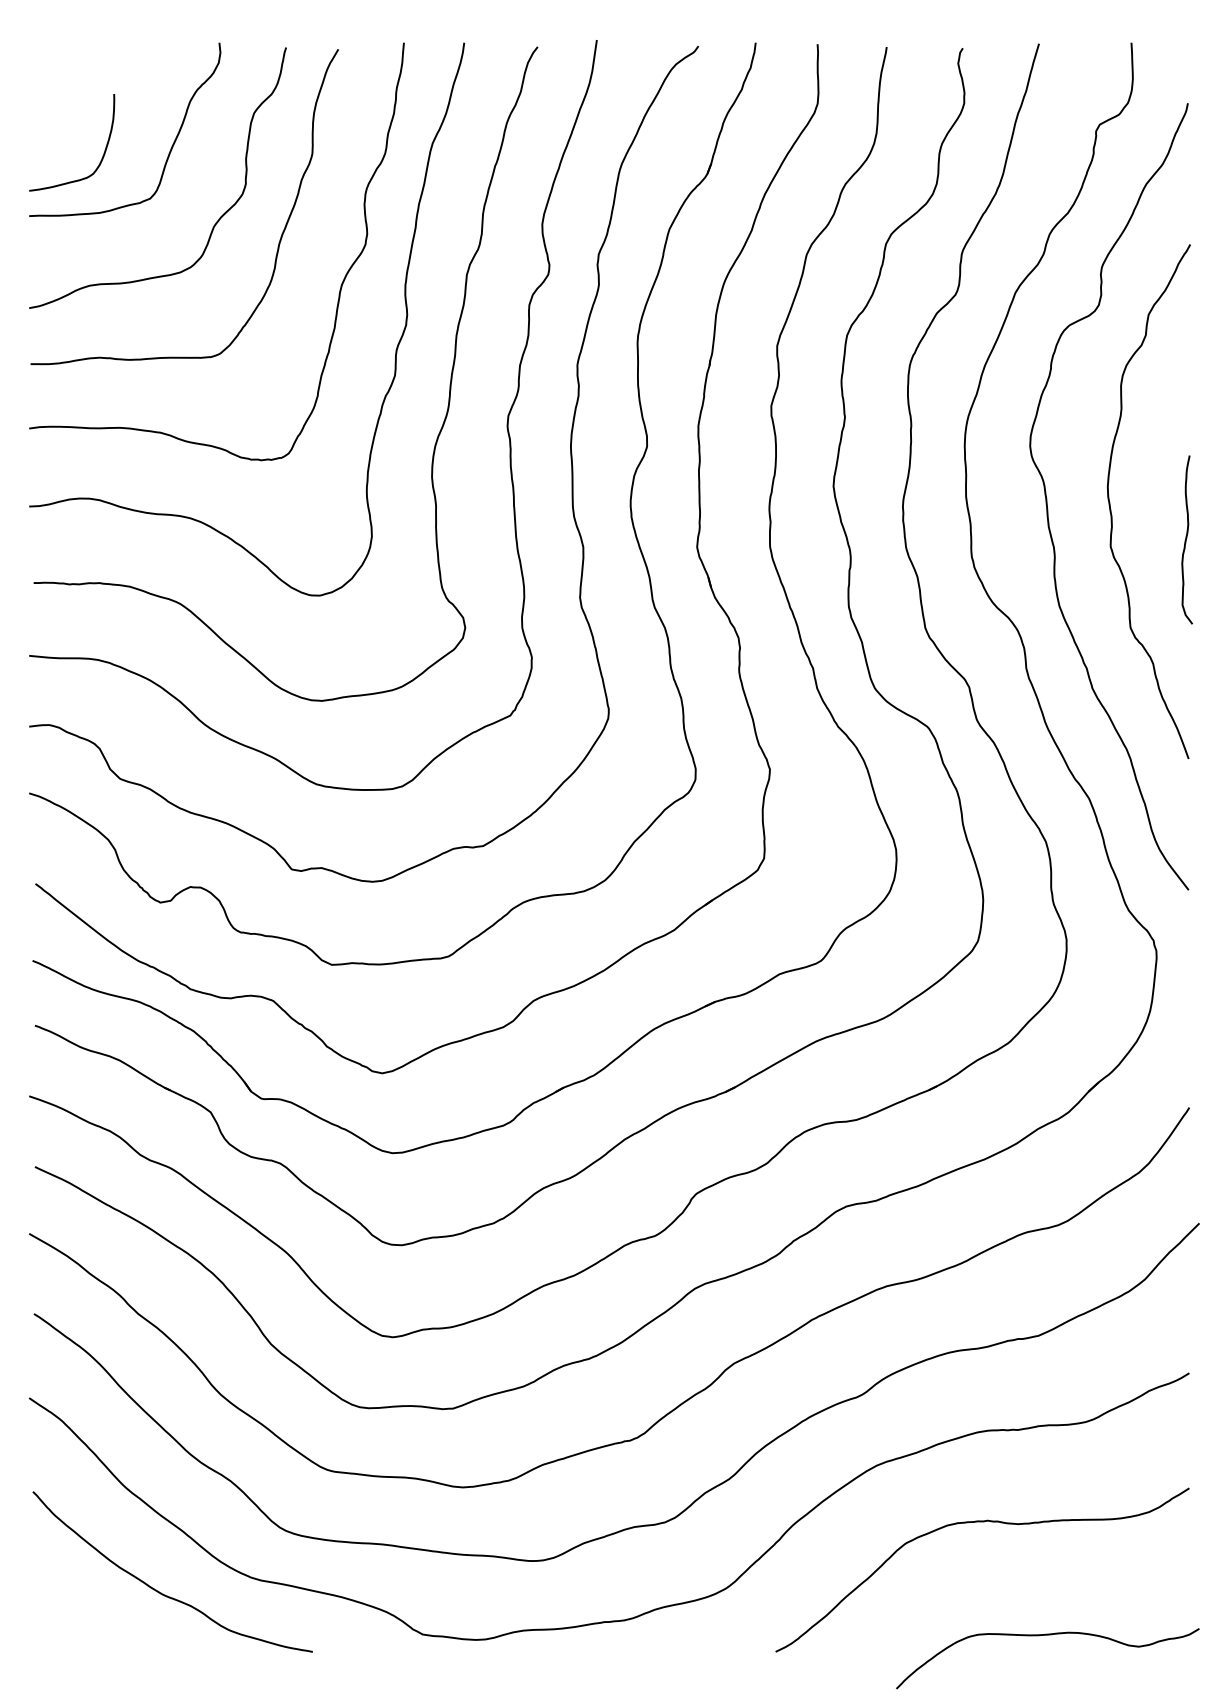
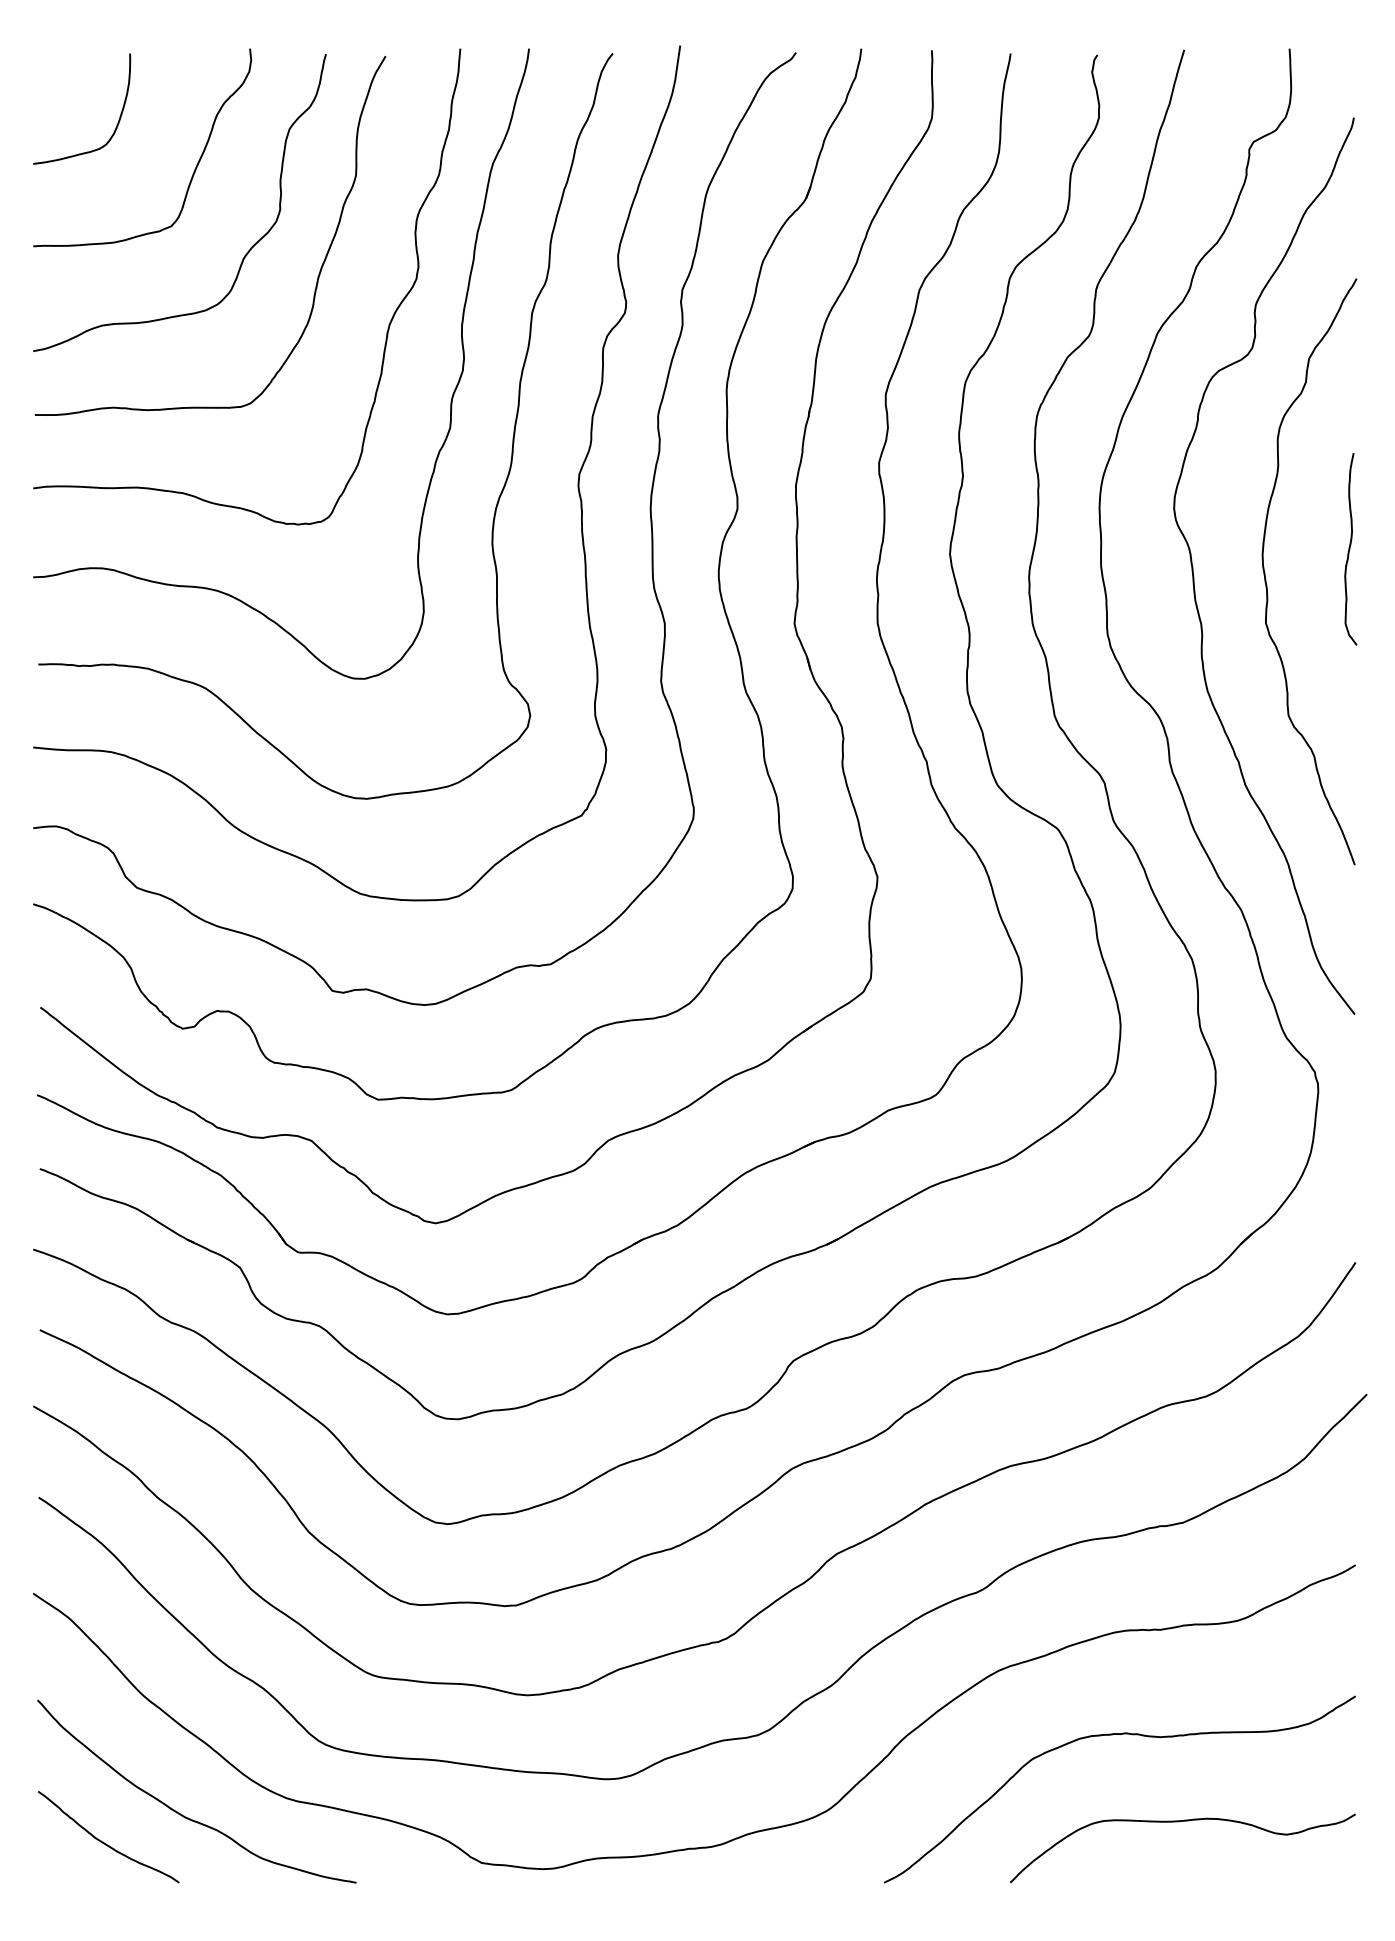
curve: (102, 155) -> (116, 123), moved
curve: (1186, 539) -> (1350, 548), moved
curve: (92, 1616) -> (105, 1842), added
curve: (1047, 1635) -> (1182, 1821), moved

